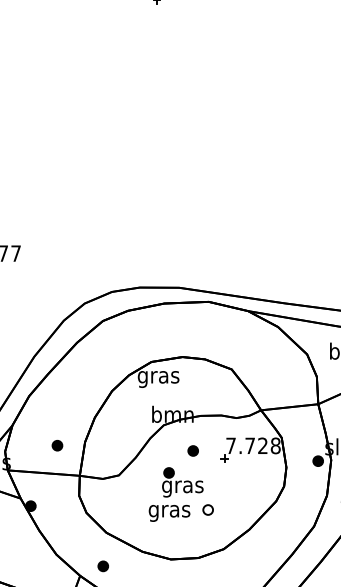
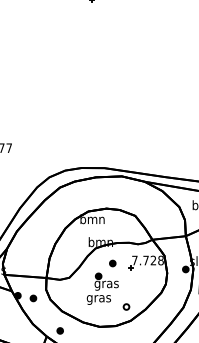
text: (158, 377) -> (92, 220), gras -> bmn
part: (57, 445) -> (33, 298), moved
part: (208, 509) -> (126, 306), moved

